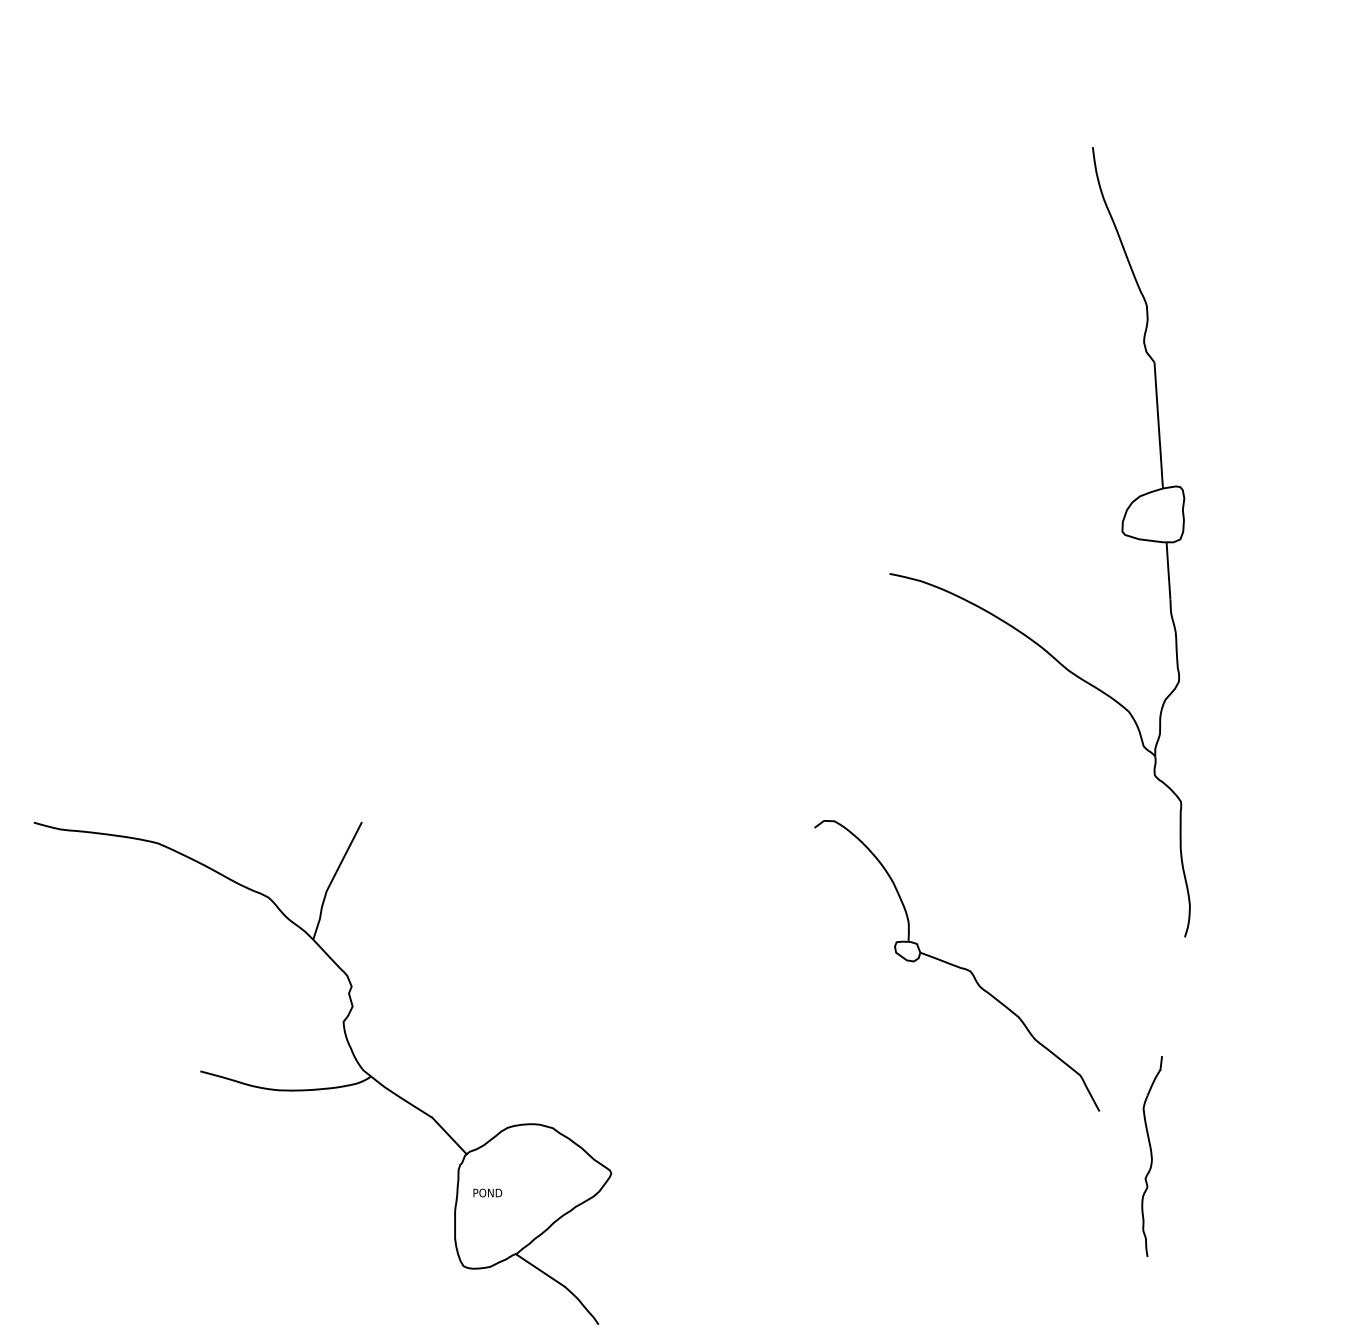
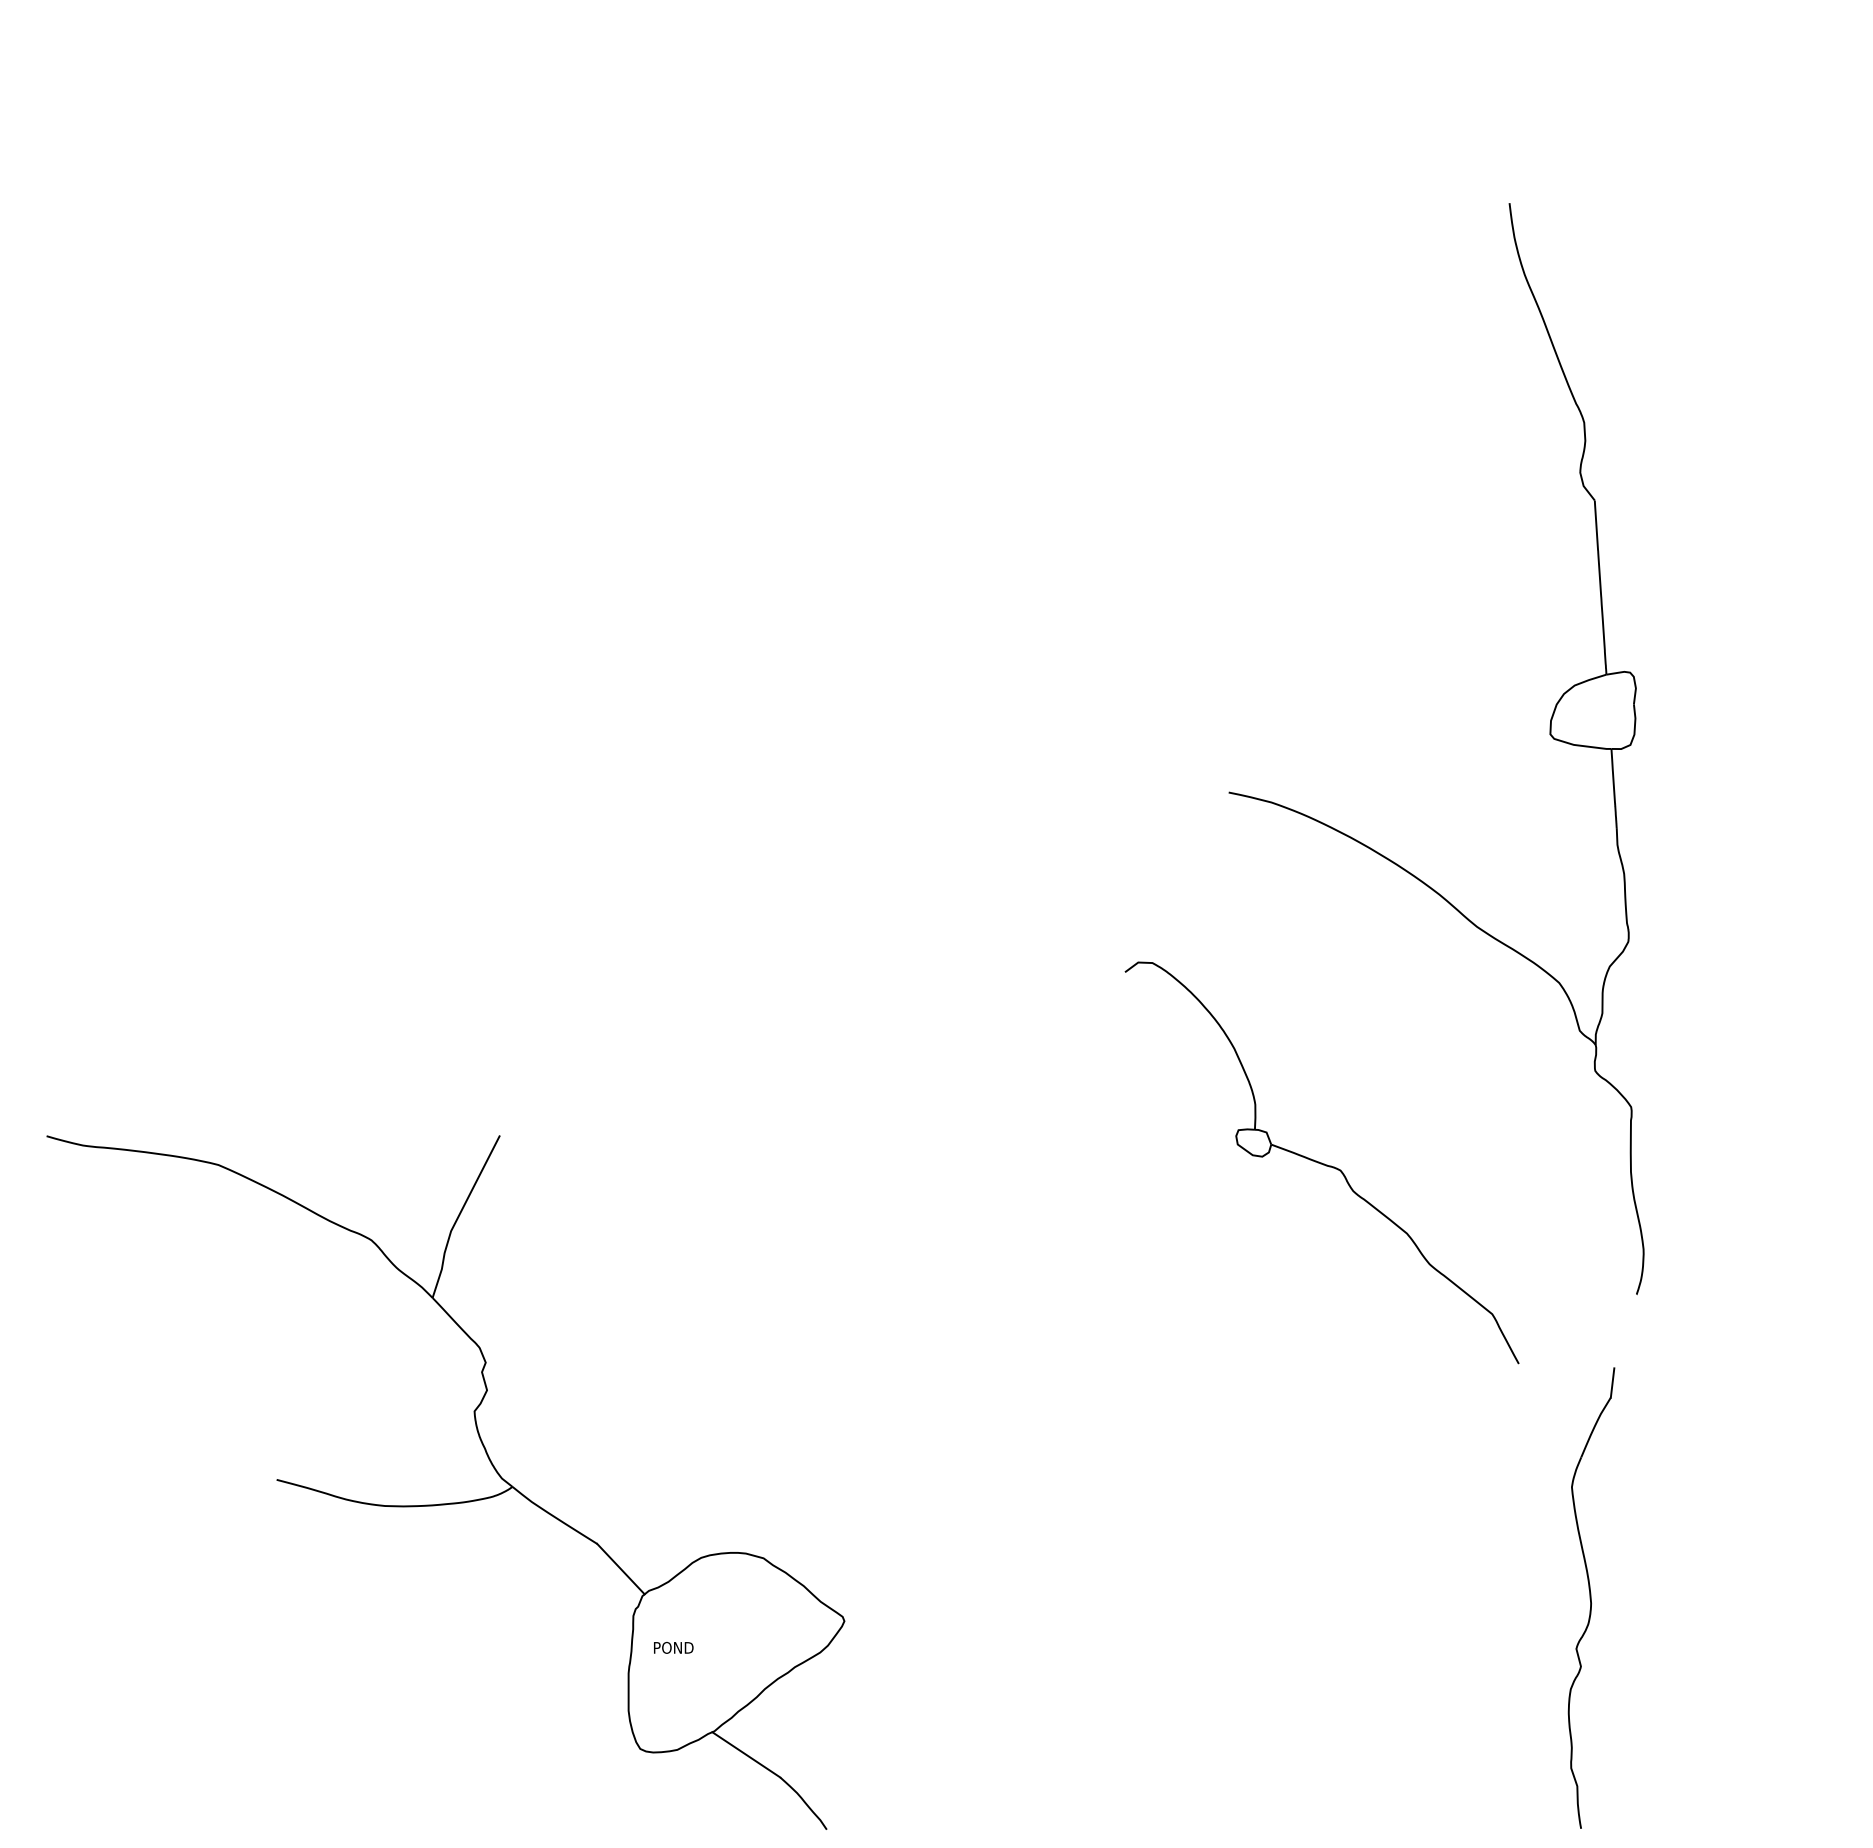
part: (957, 965) -> (1322, 1162), moved
part: (1151, 1156) -> (1590, 1597), size x1.67

